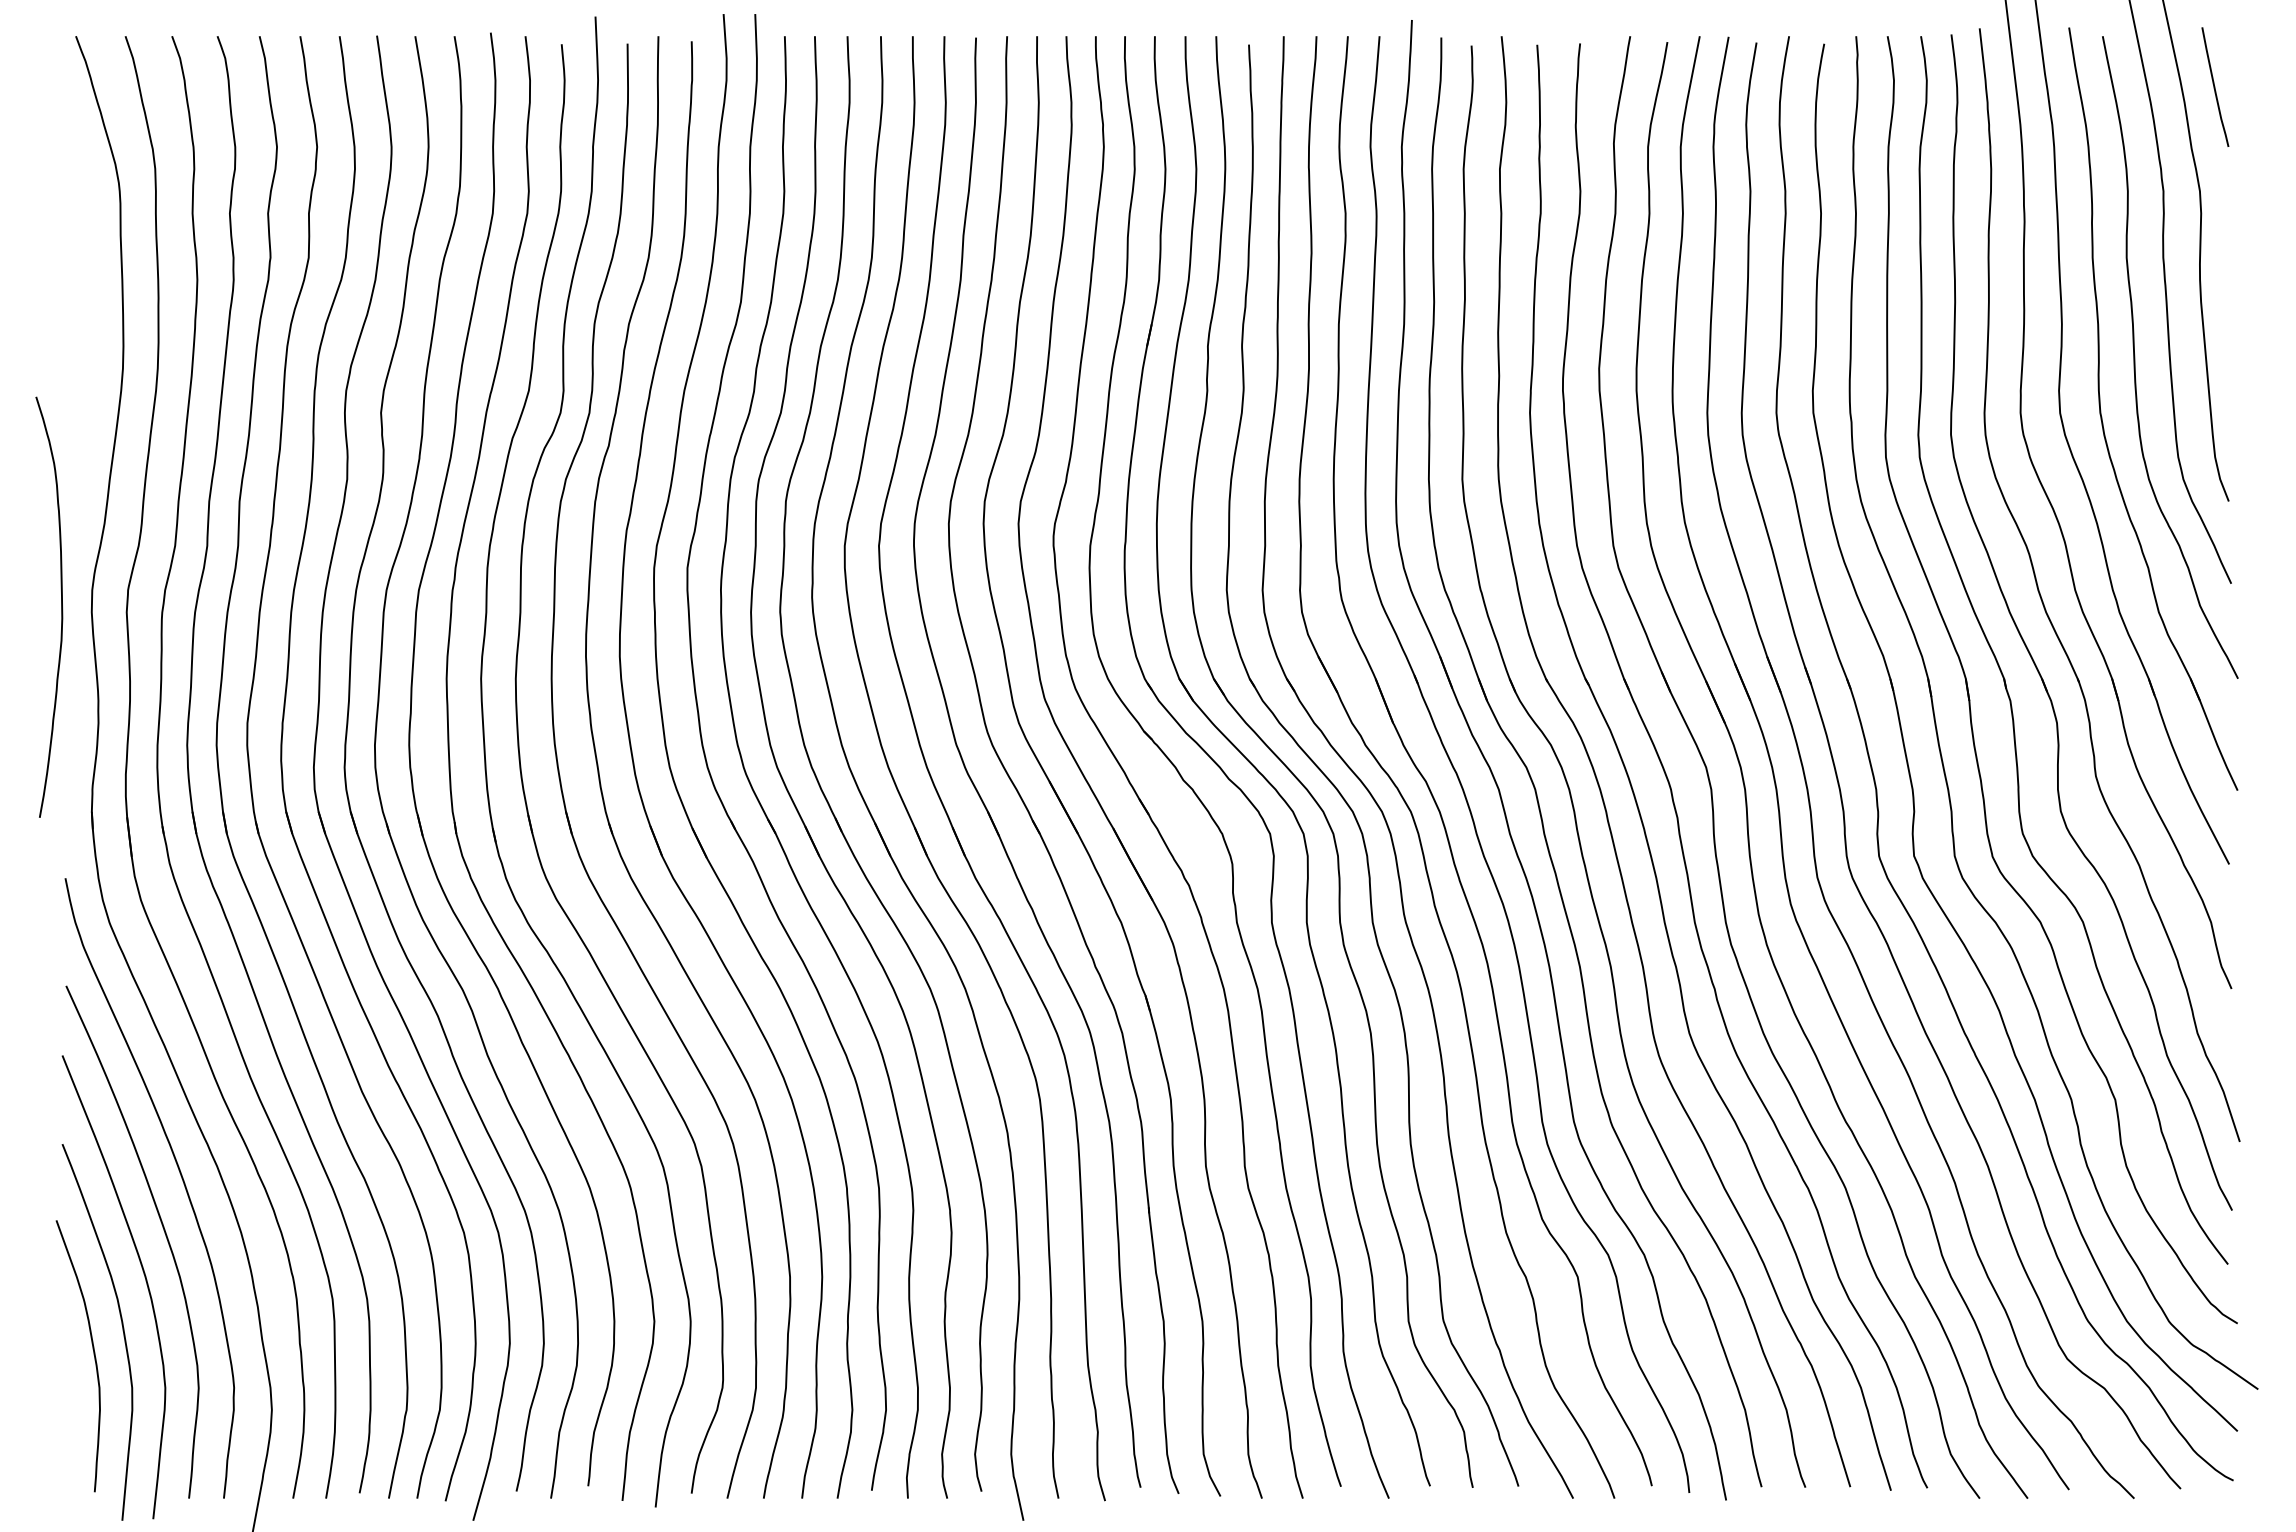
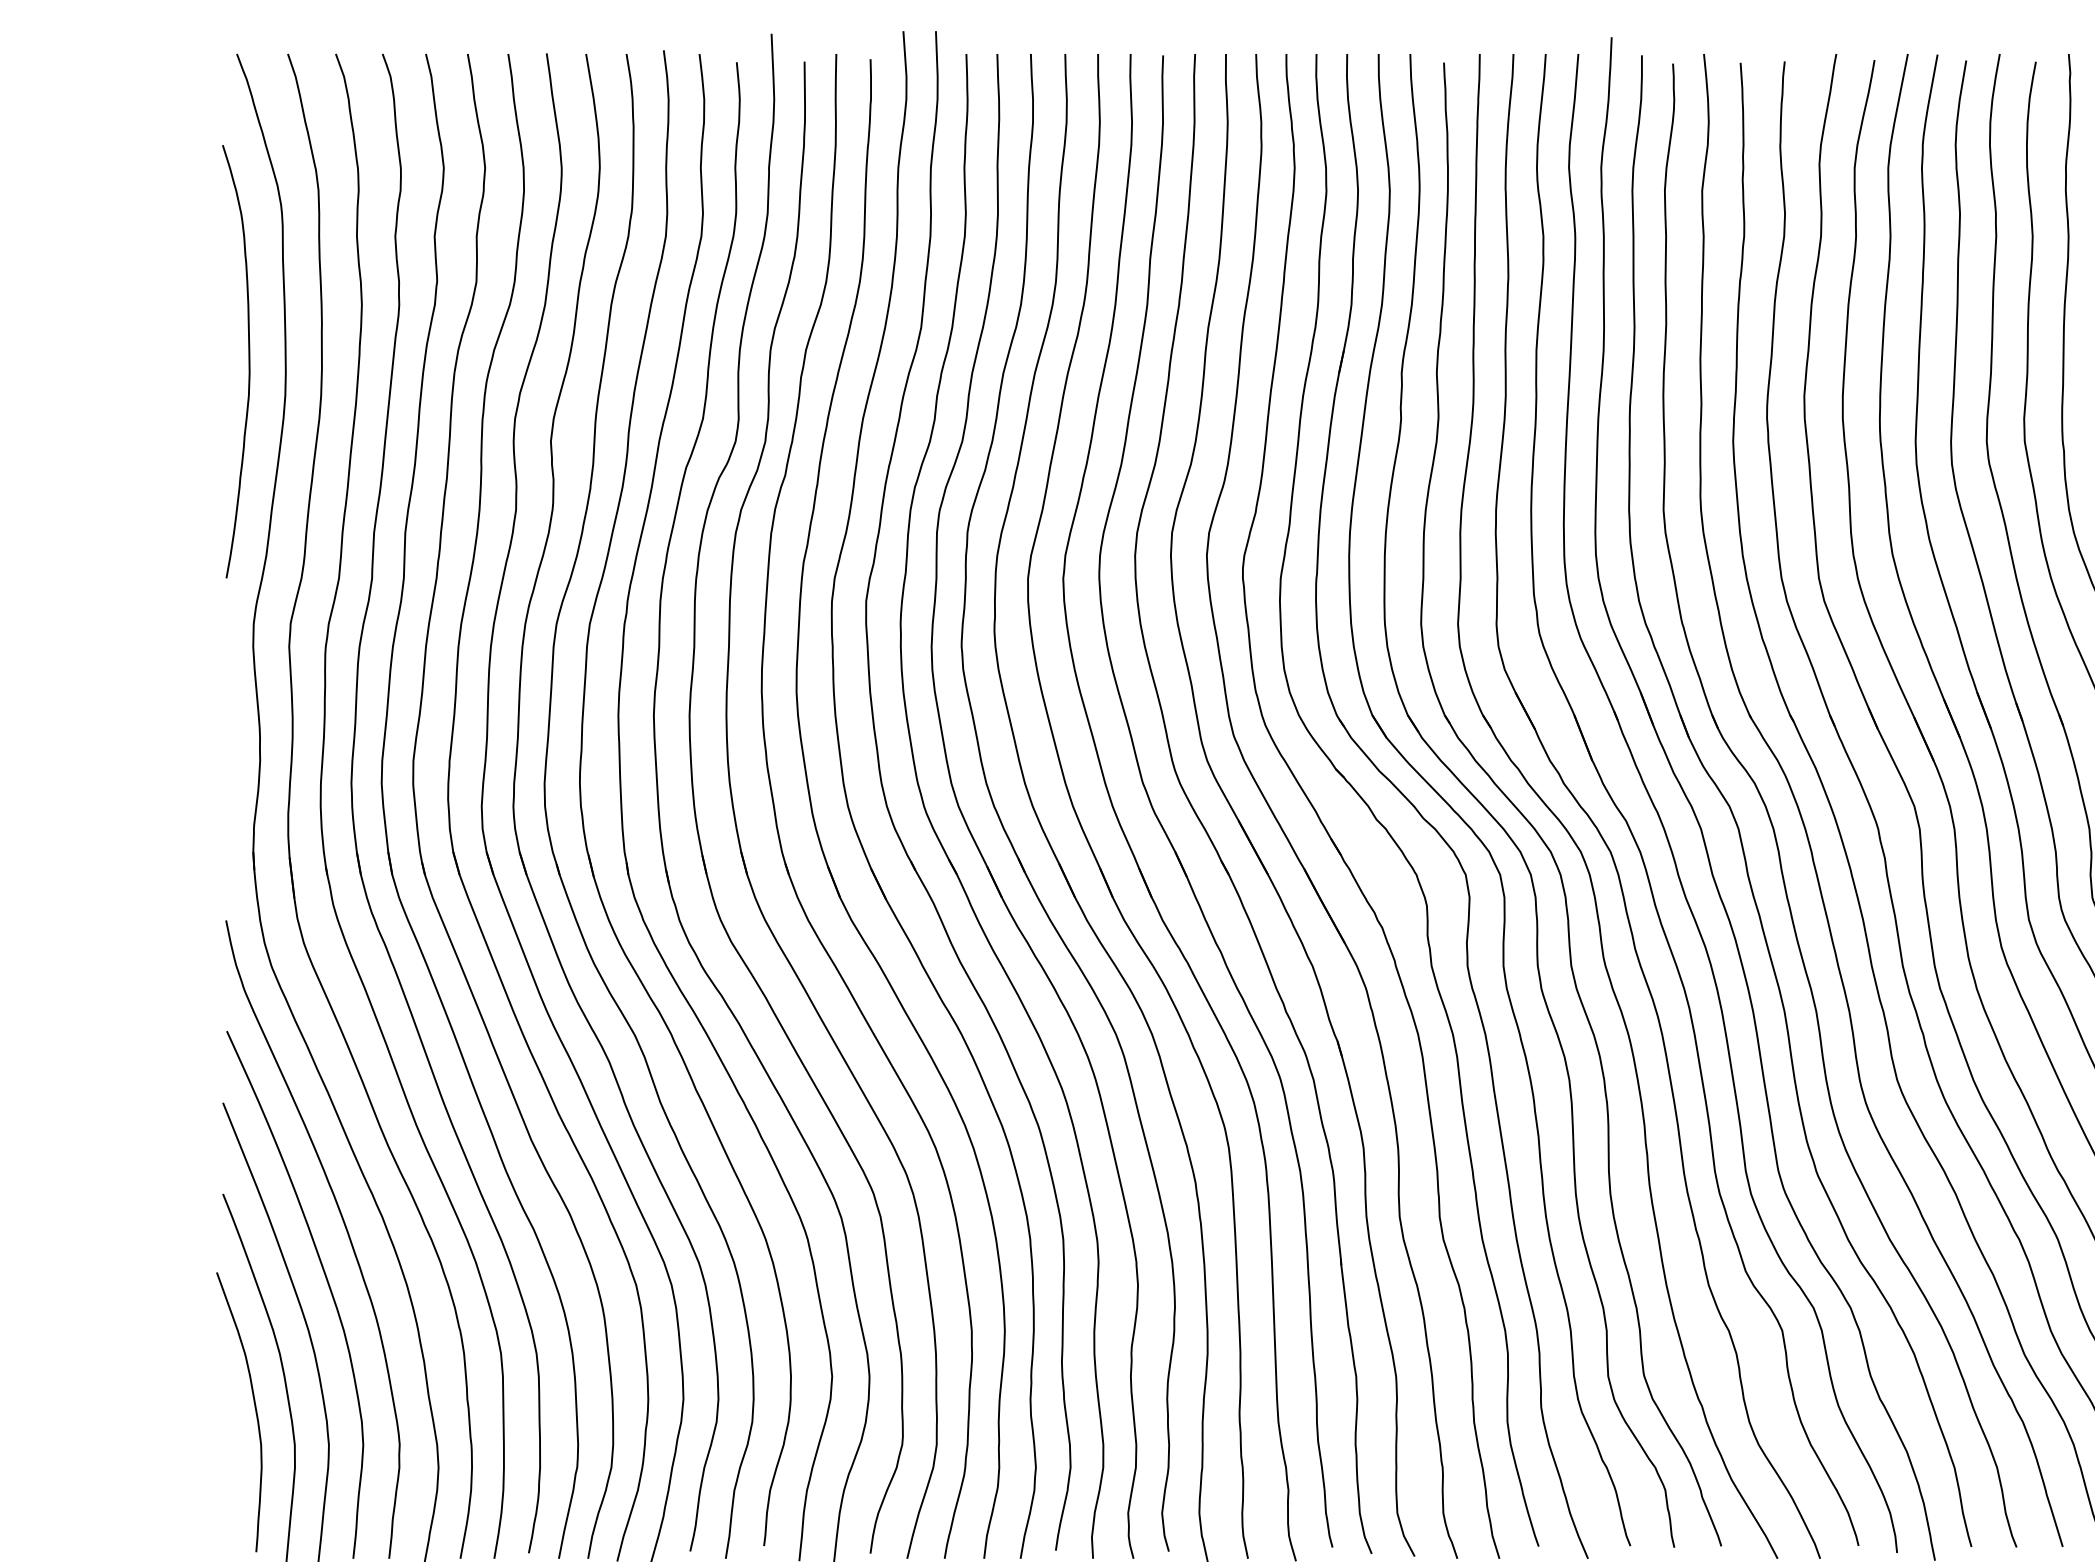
curve: (61, 606) -> (248, 360), moved

